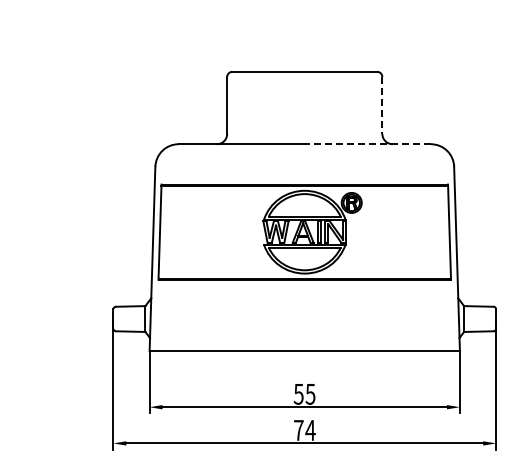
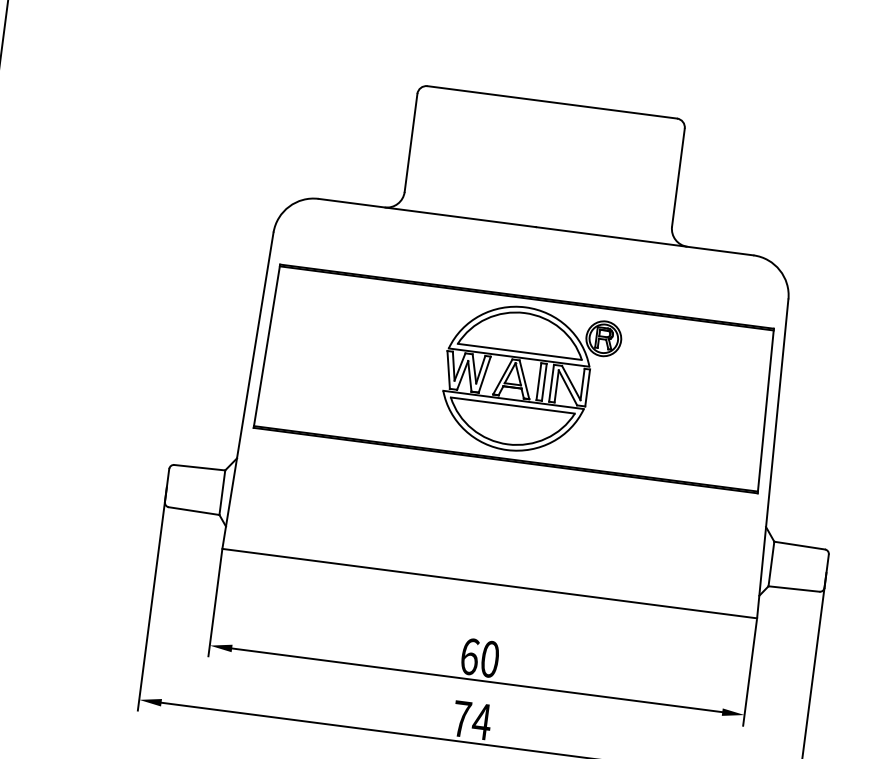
line: (382, 105) -> (678, 177), dashed -> solid
line: (367, 144) -> (644, 241), dashed -> solid
text: (304, 393) -> (479, 656), 55 -> 60

